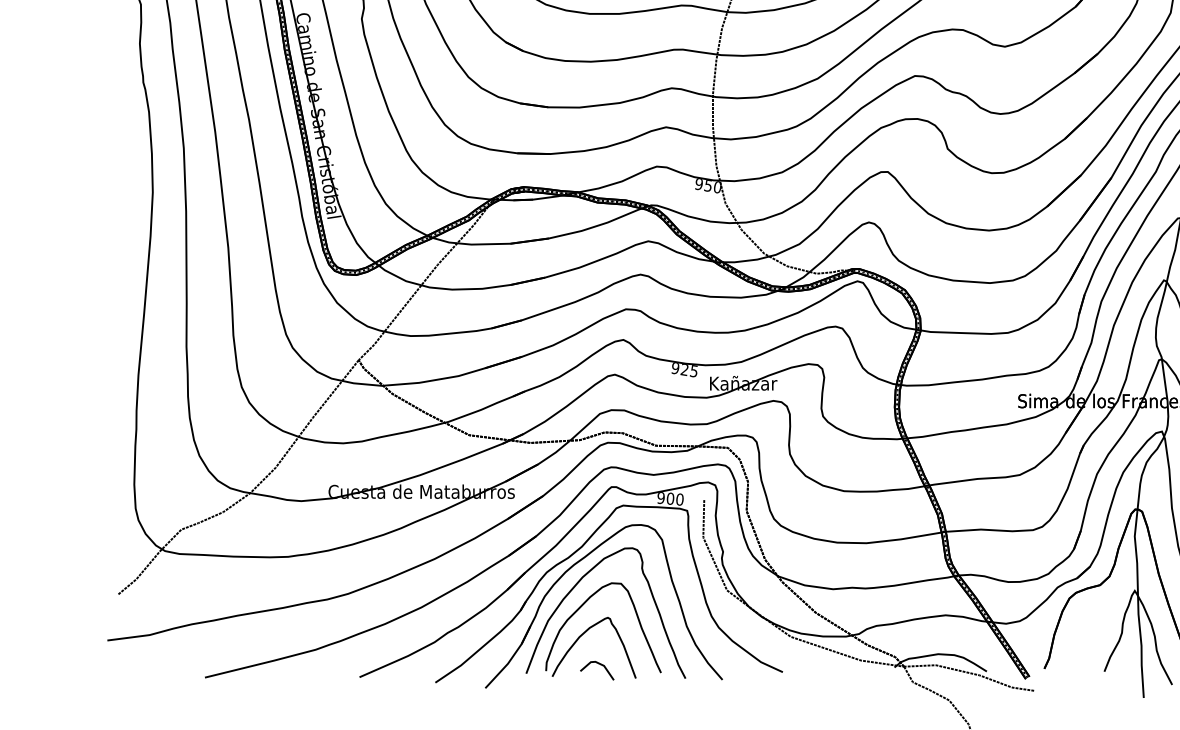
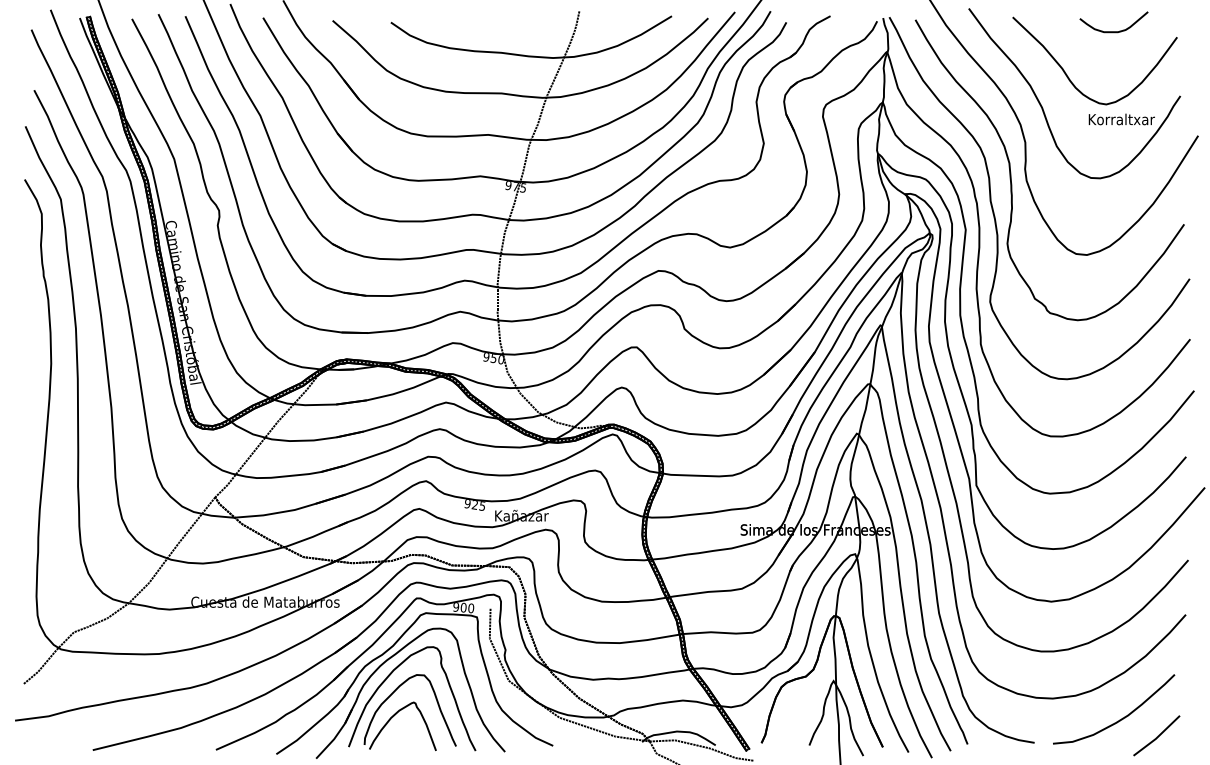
line: (599, 665) -> (407, 740), removed

